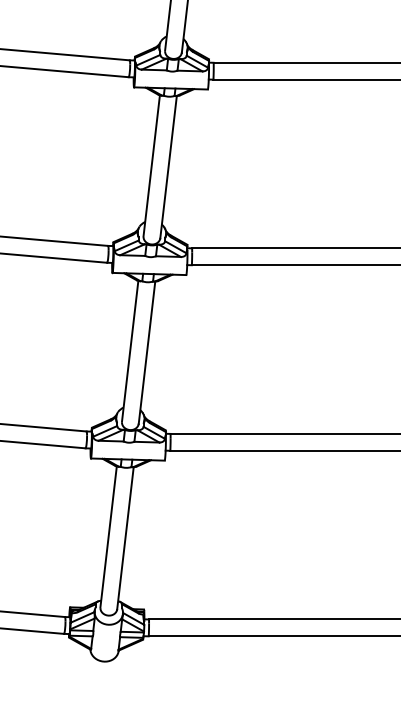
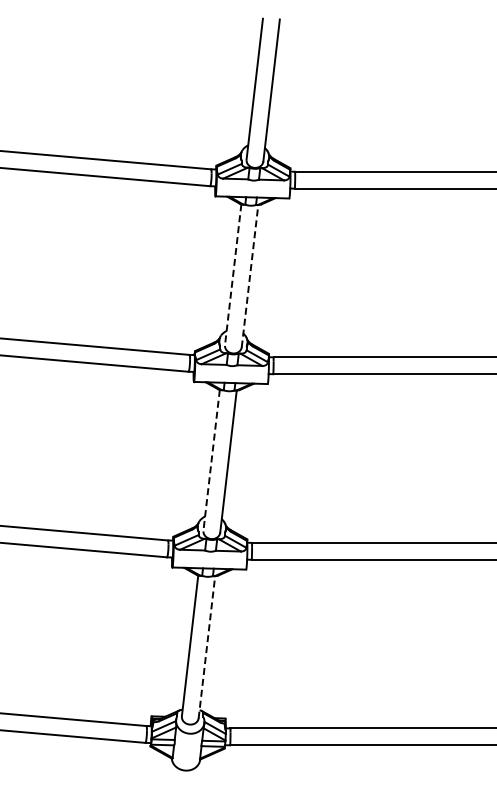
line: (152, 165) -> (233, 274), solid -> dashed
line: (169, 167) -> (250, 276), solid -> dashed
line: (130, 351) -> (211, 460), solid -> dashed
line: (125, 538) -> (206, 647), solid -> dashed

